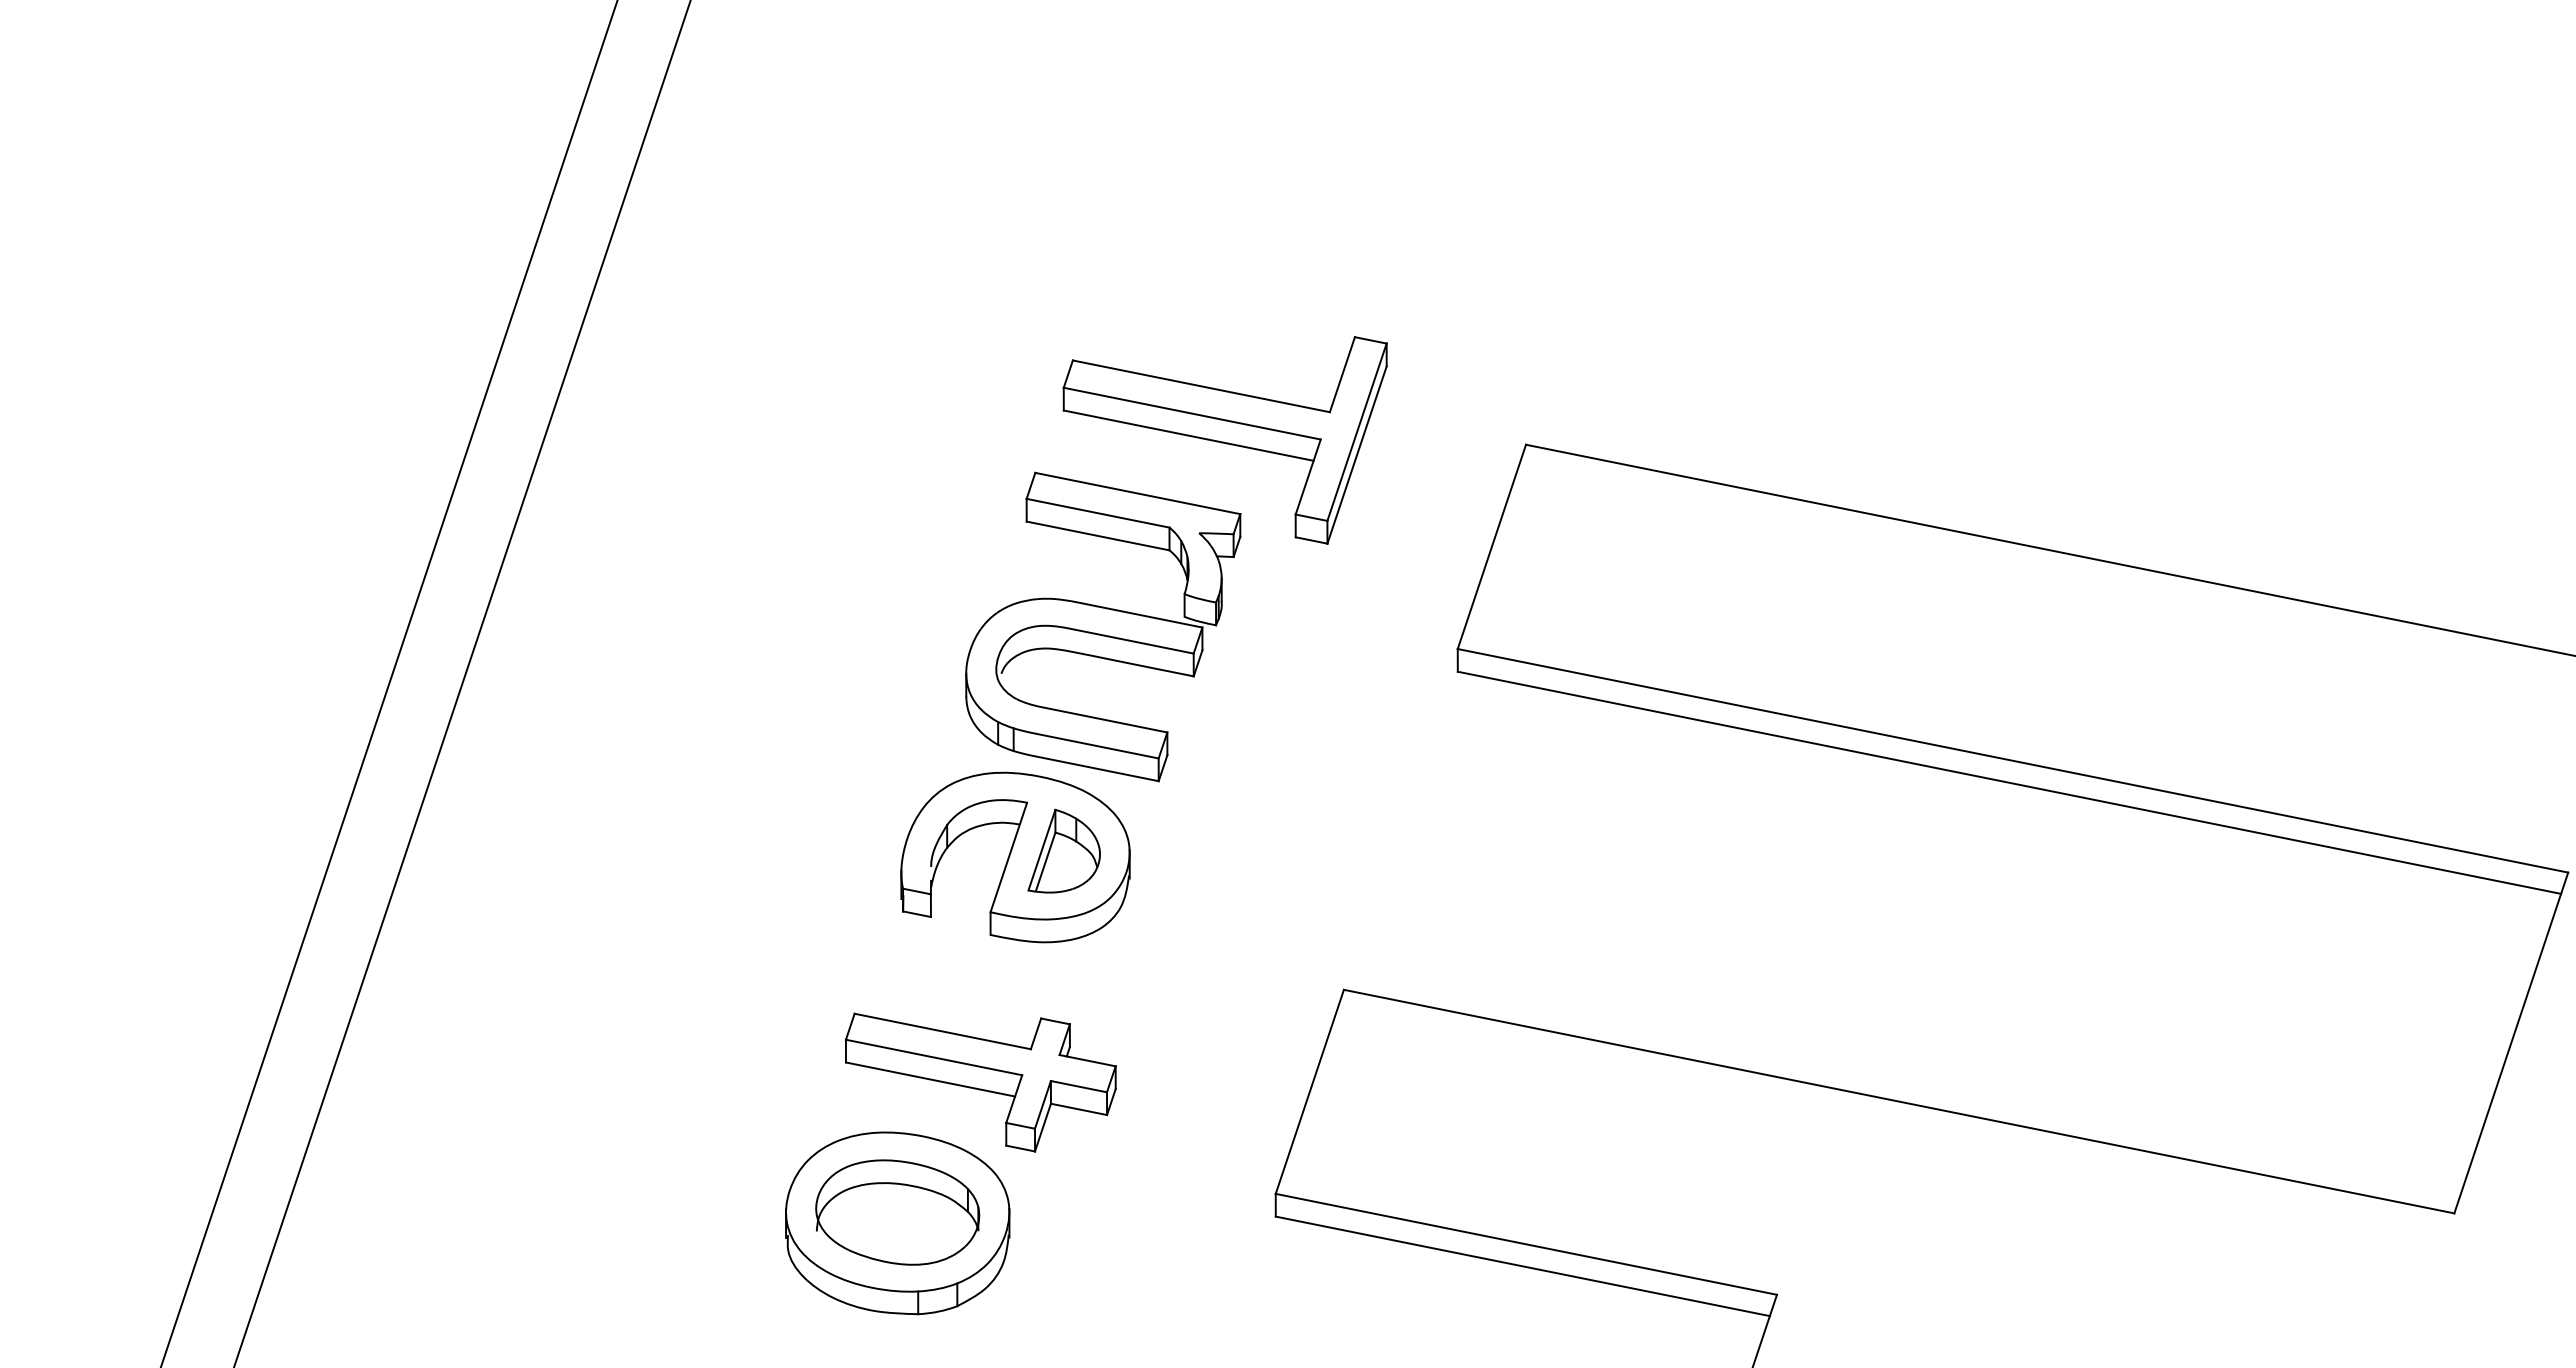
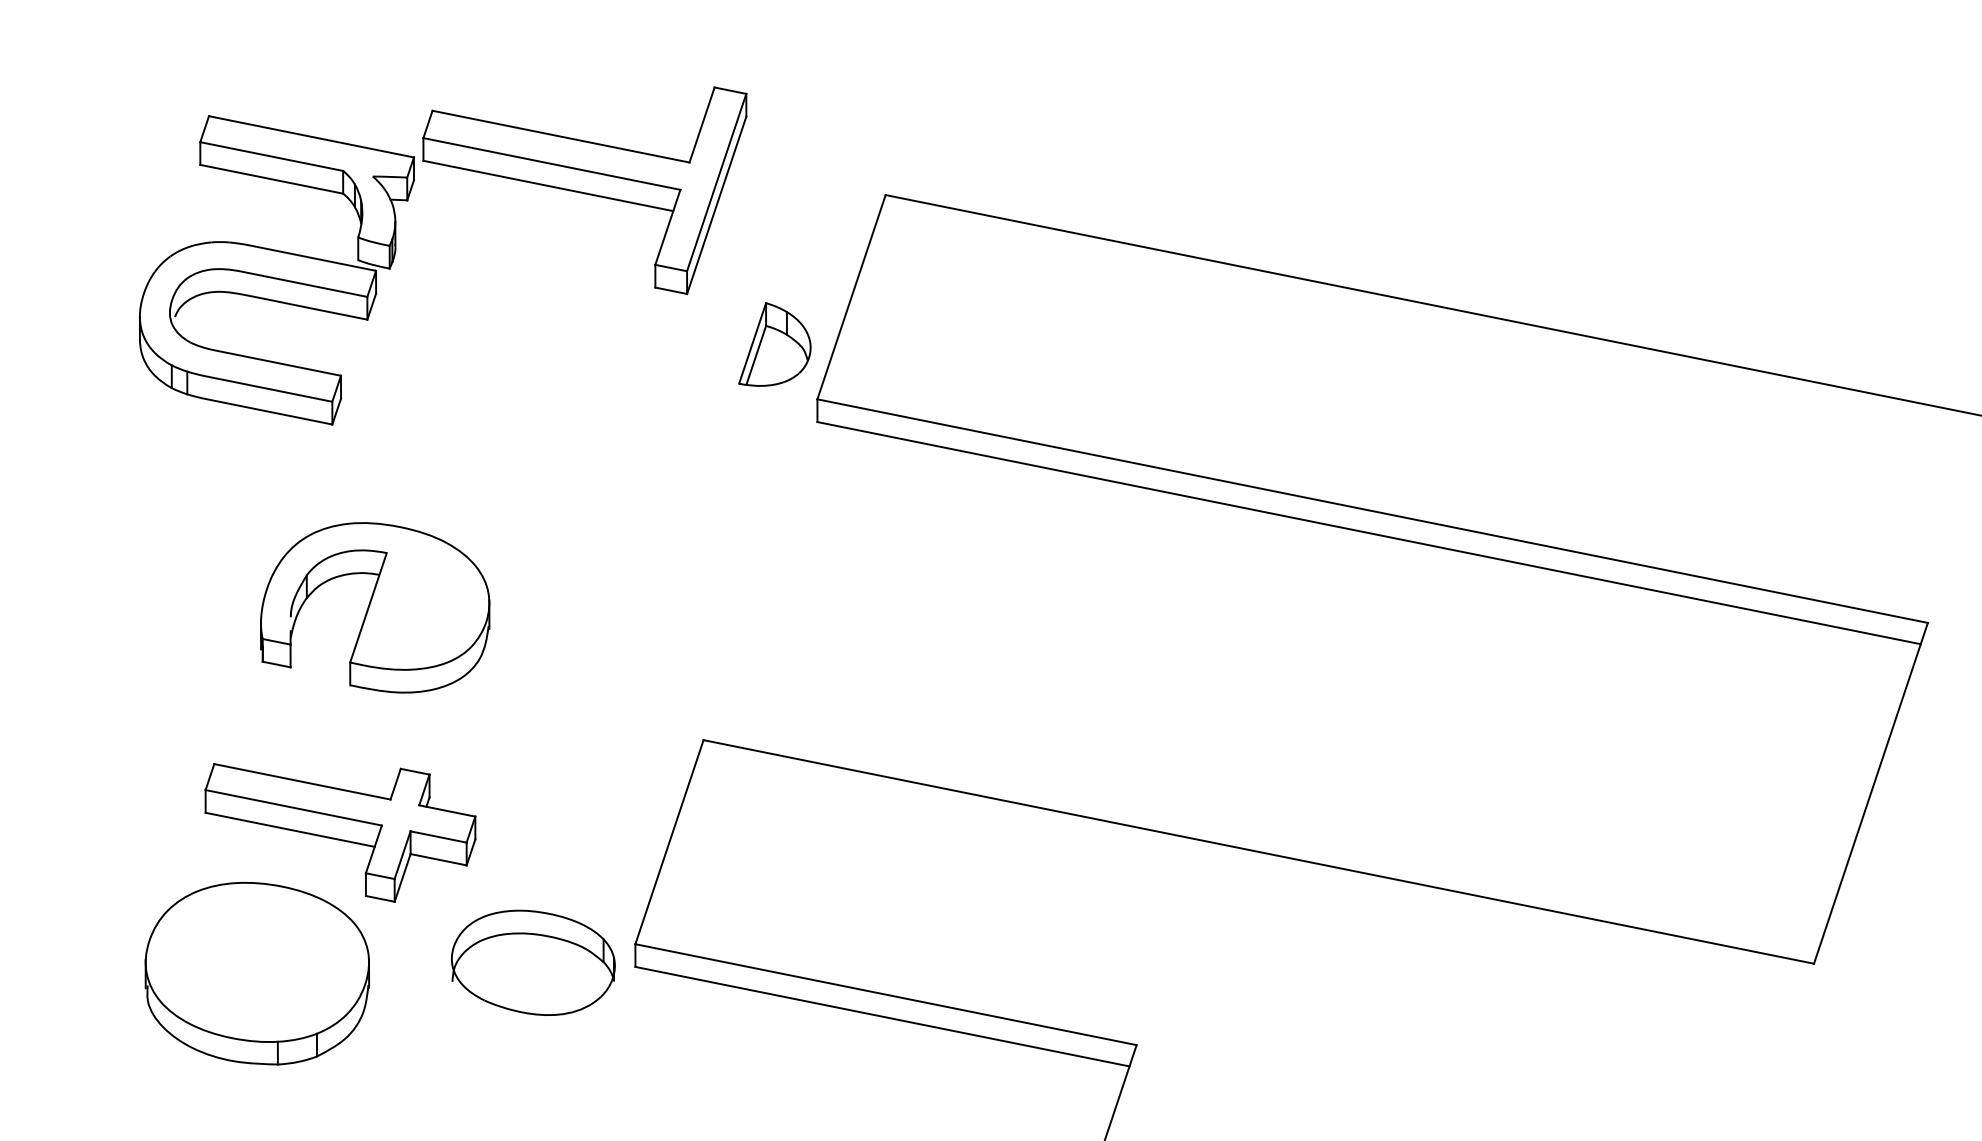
part: (1103, 626) -> (277, 269), moved
part: (1063, 850) -> (774, 343), moved
part: (897, 1212) -> (533, 962), moved

